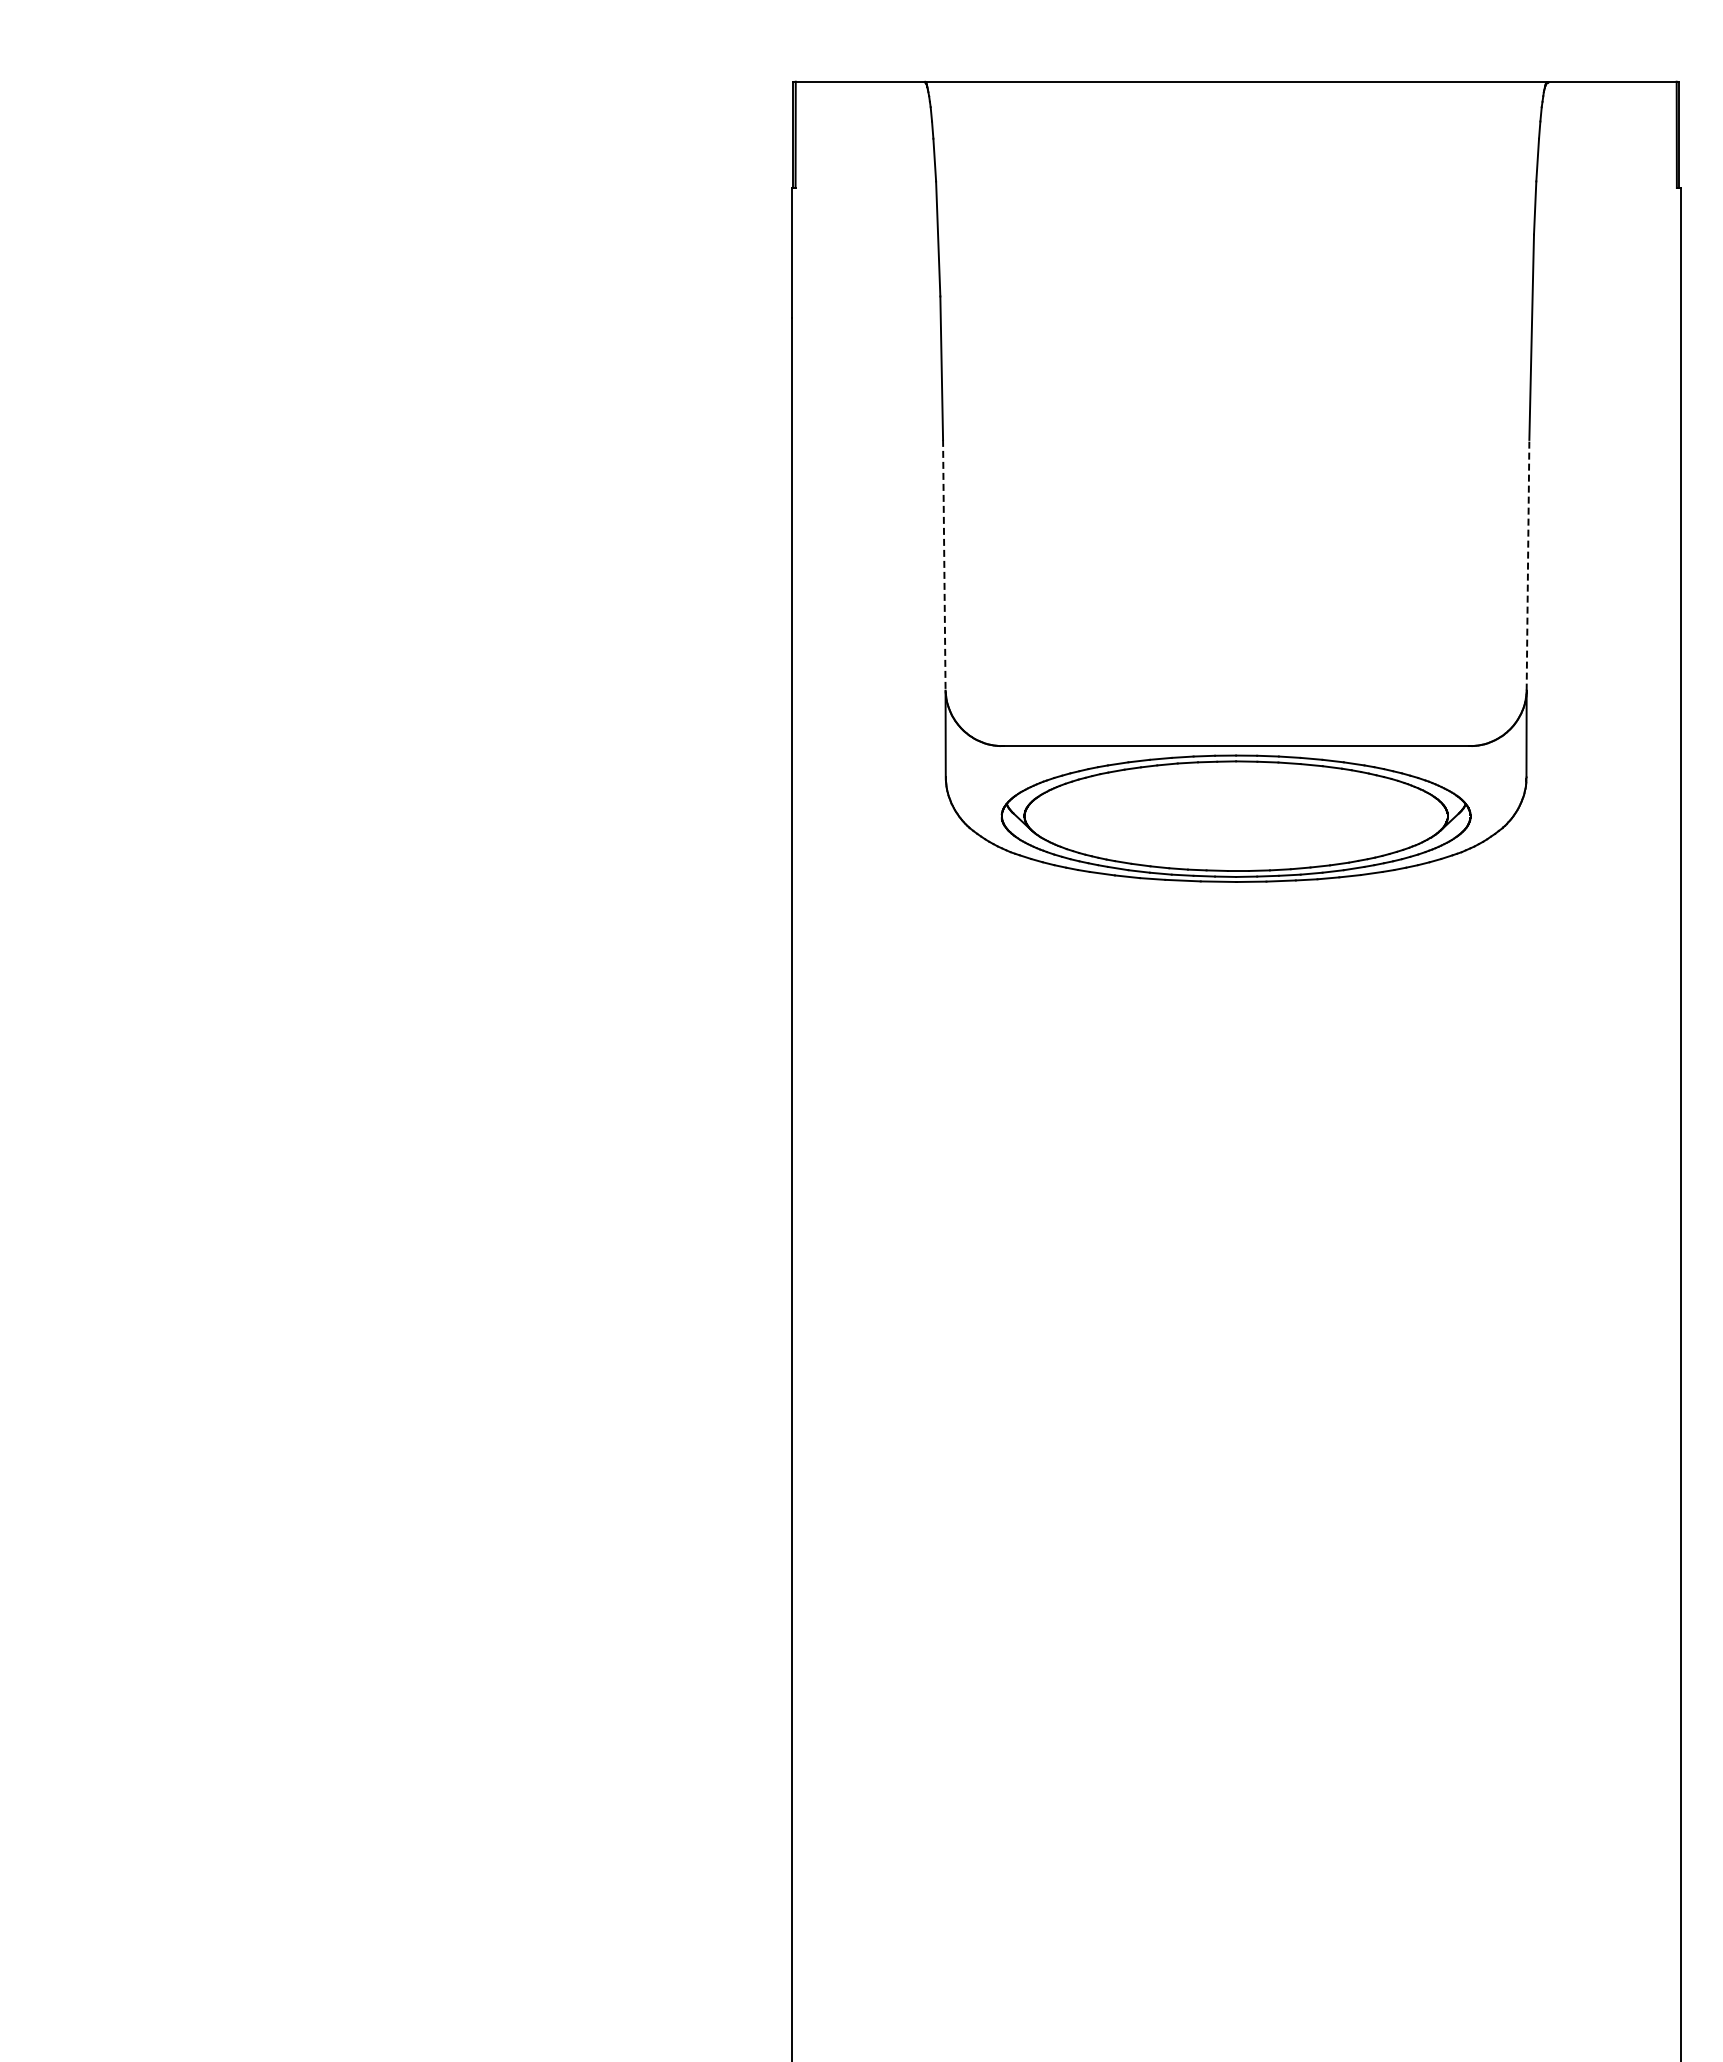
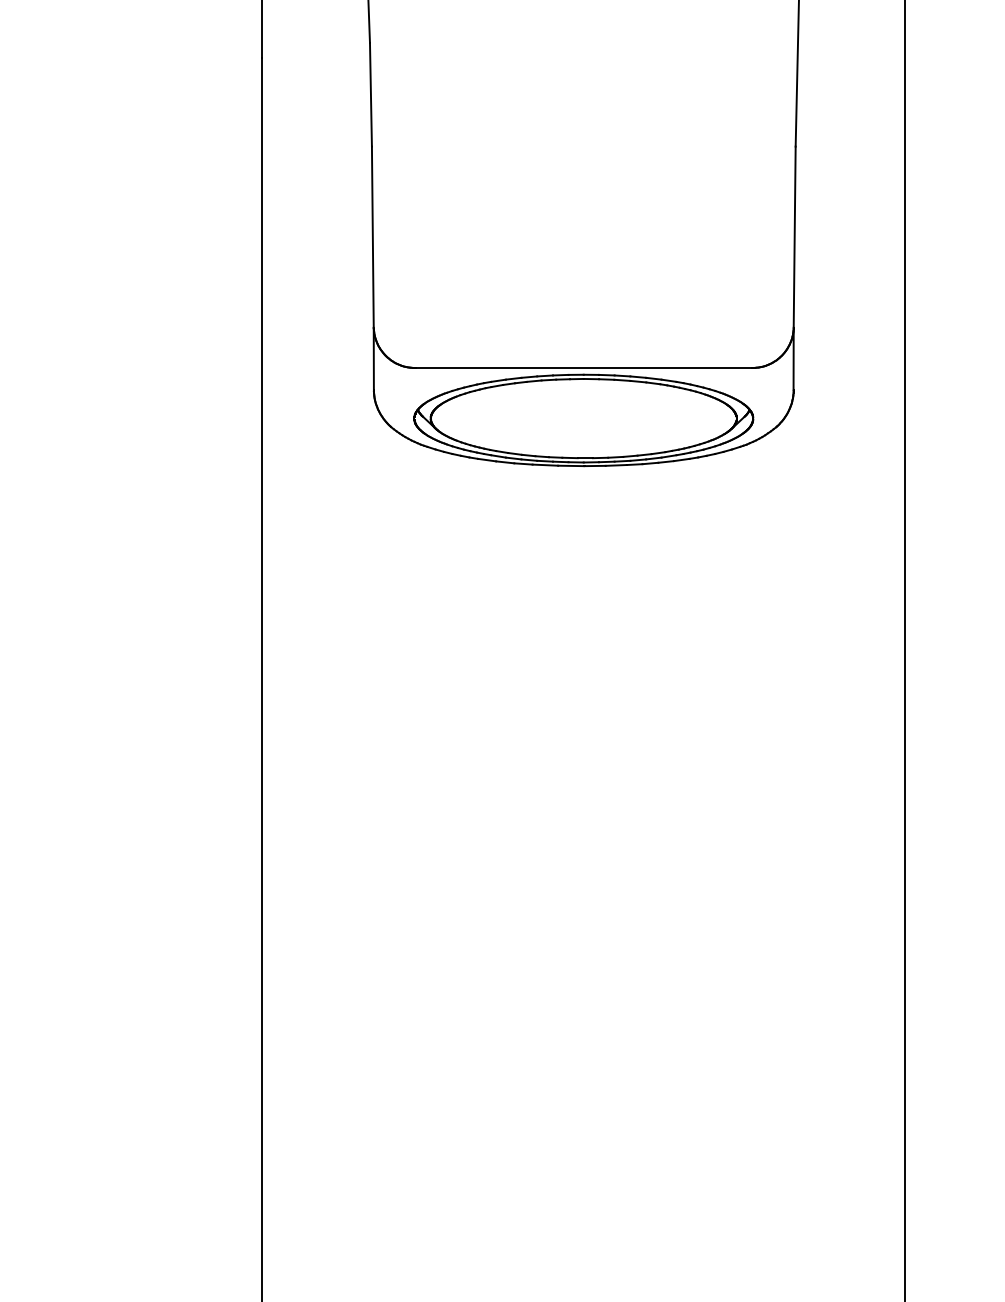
line: (1528, 564) -> (795, 236), dashed -> solid
line: (944, 565) -> (372, 237), dashed -> solid

